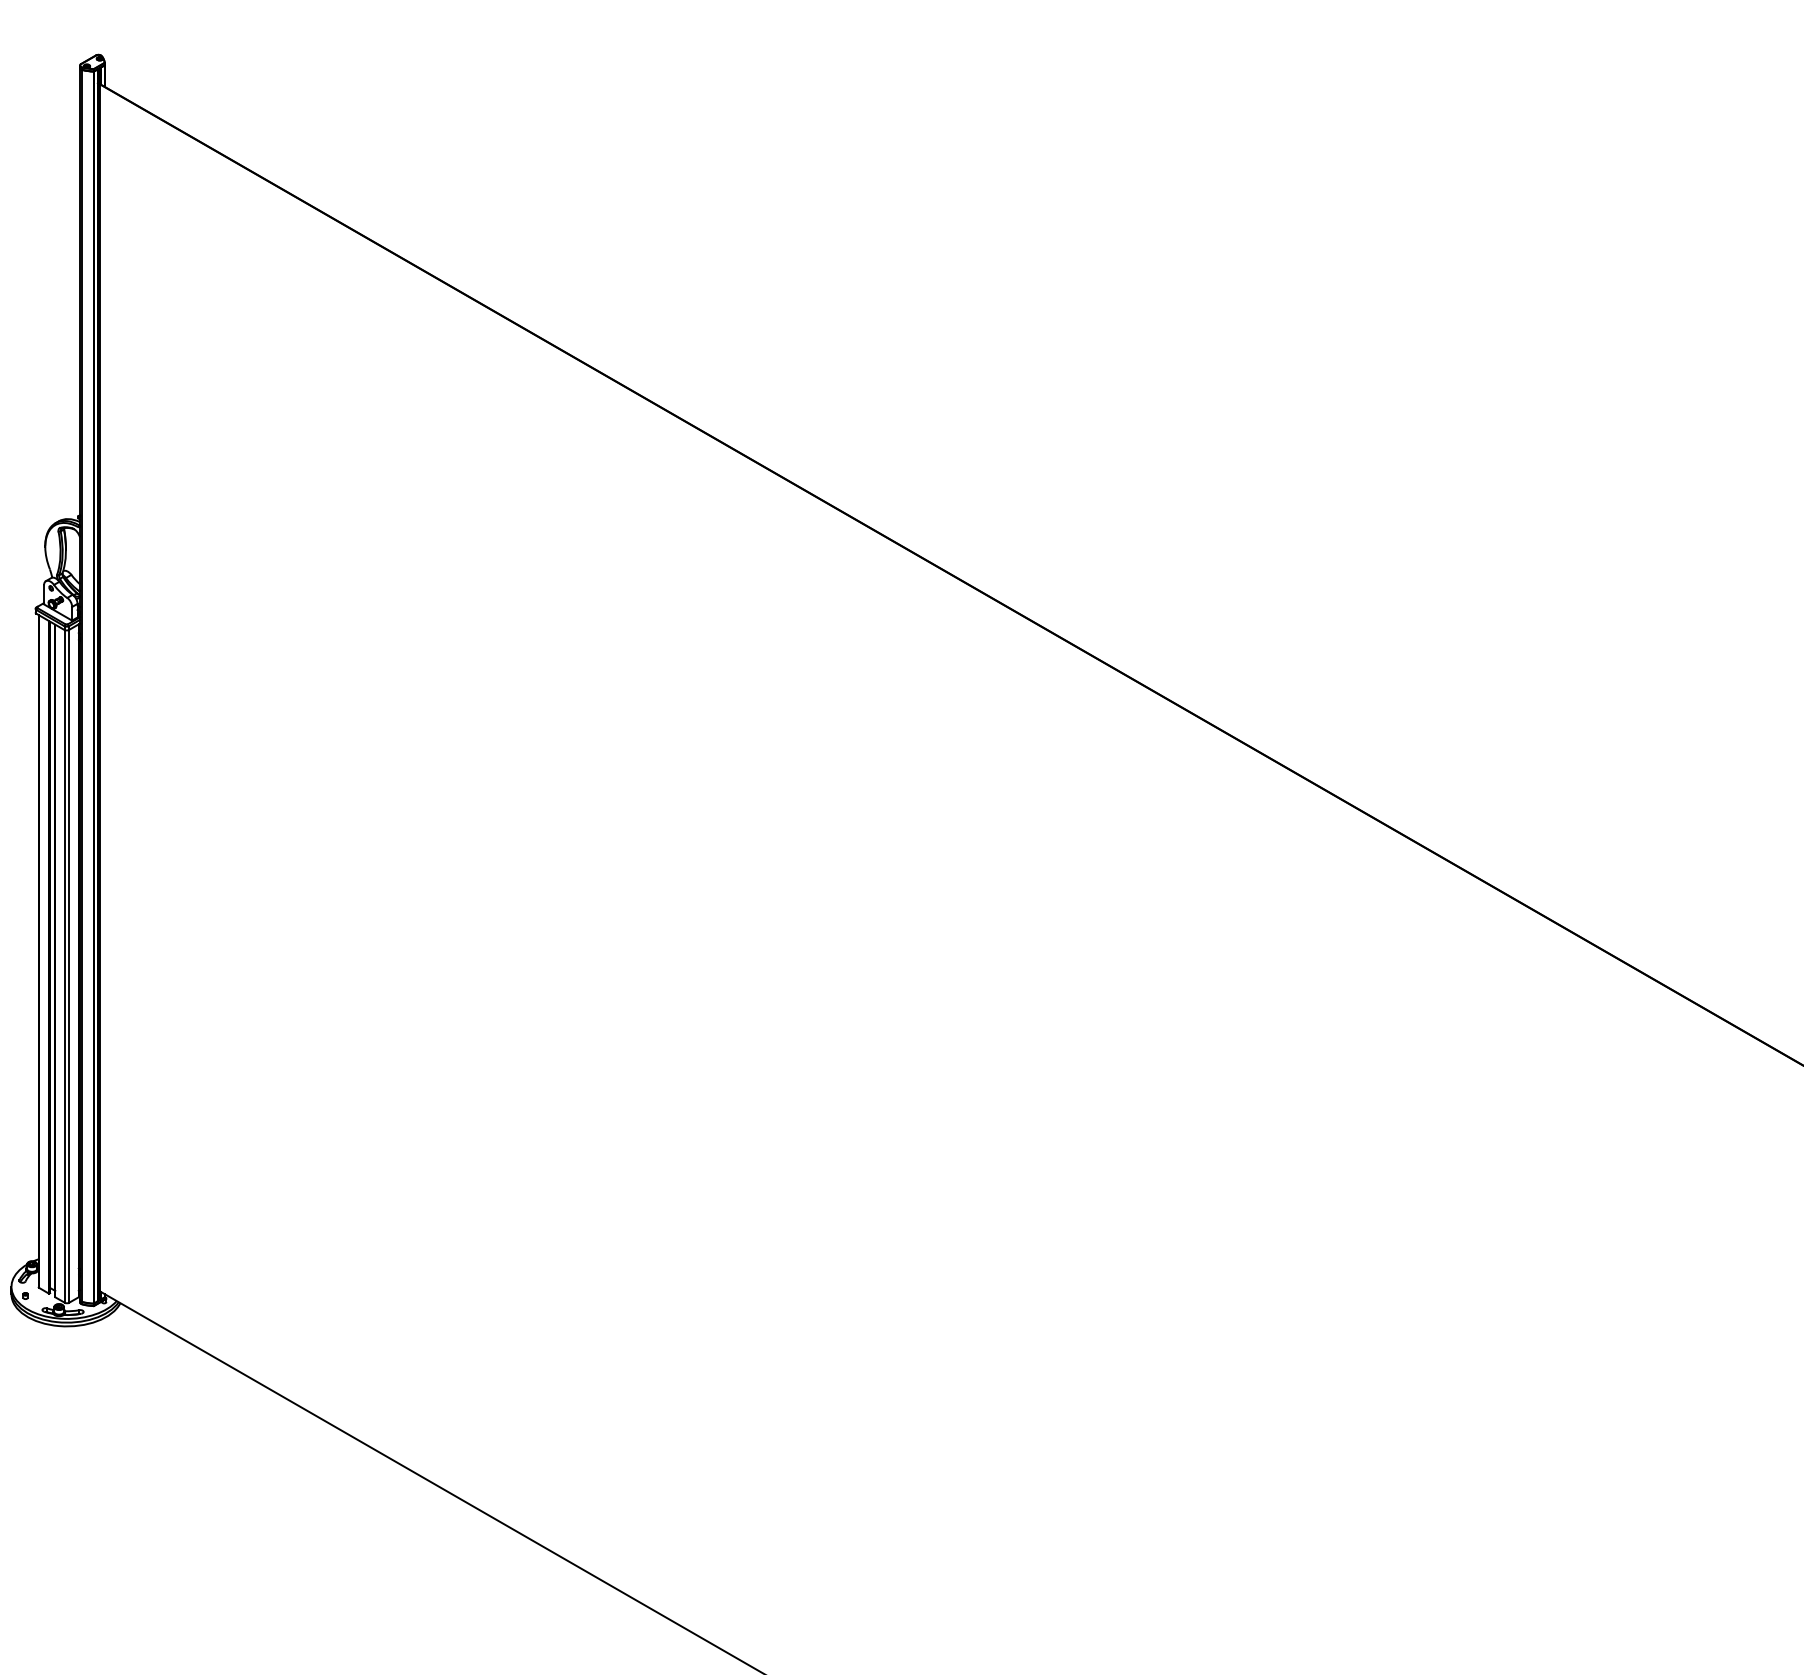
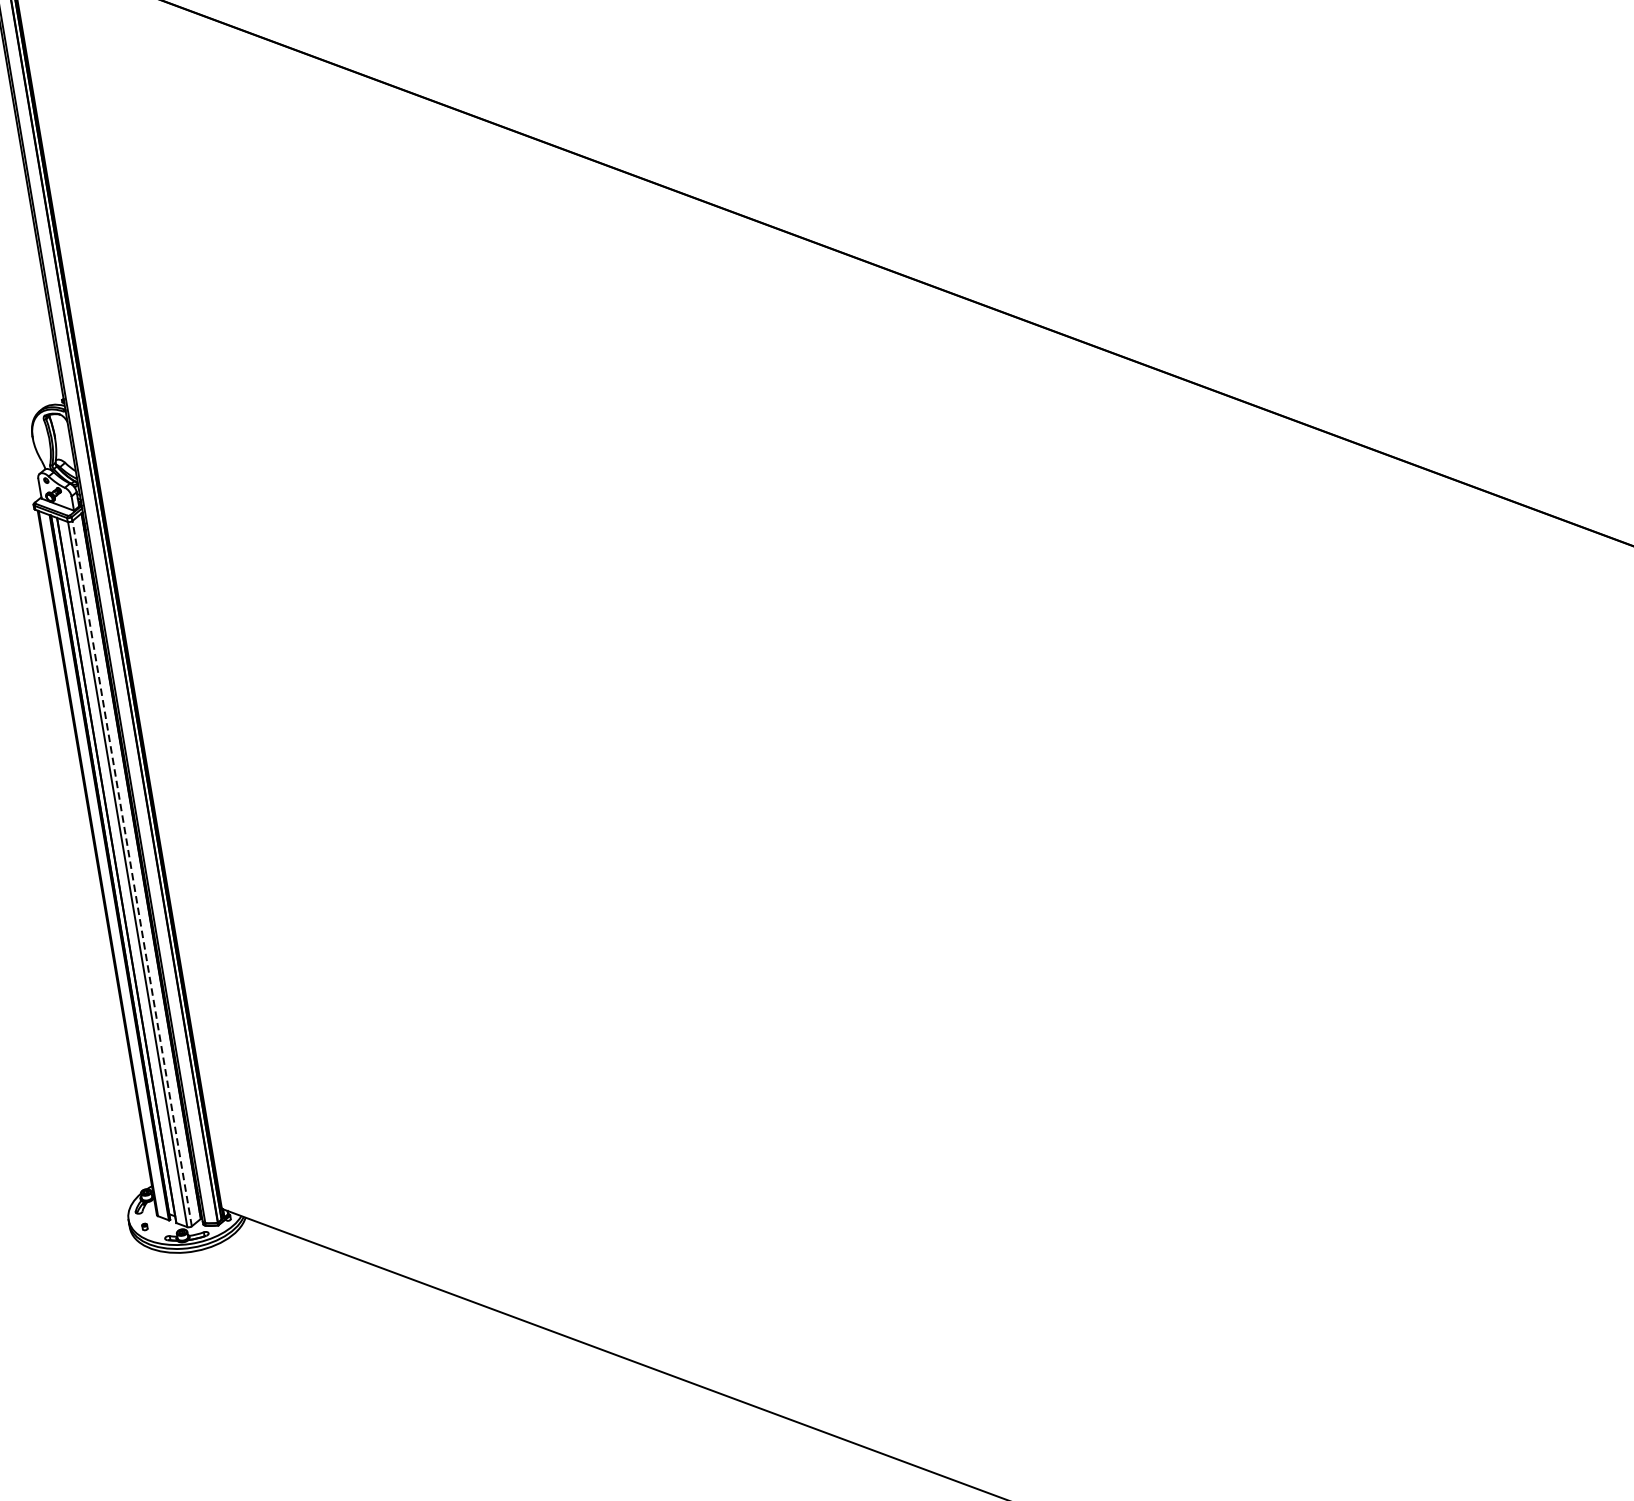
line: (69, 965) -> (132, 872), solid -> dashed

